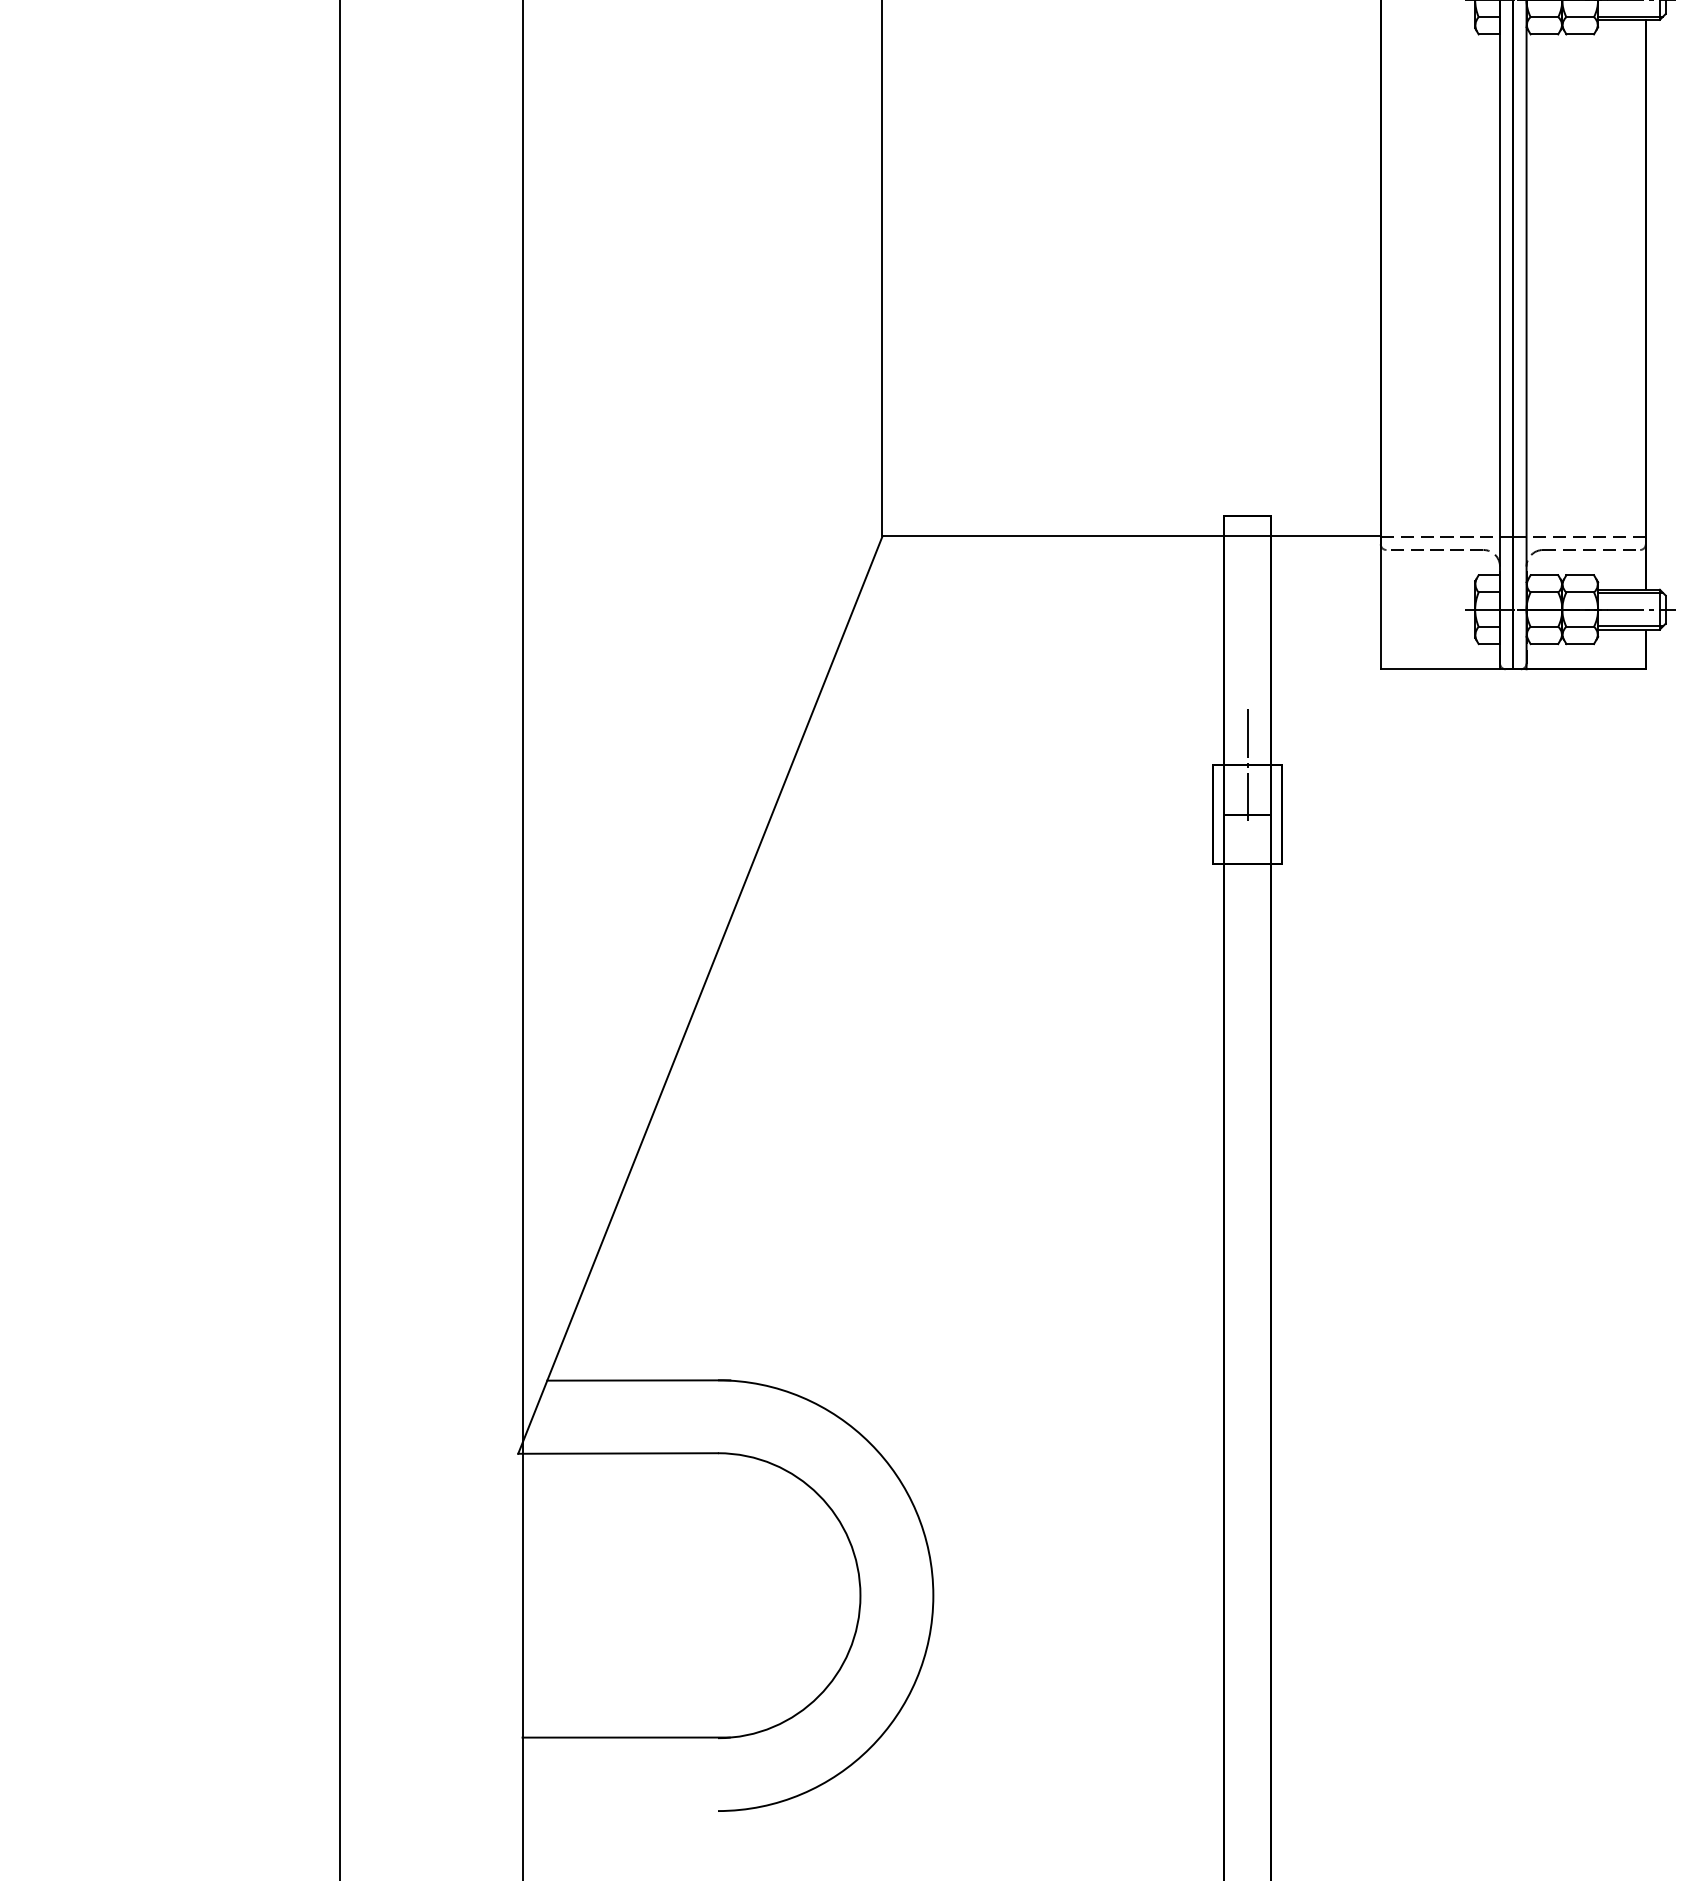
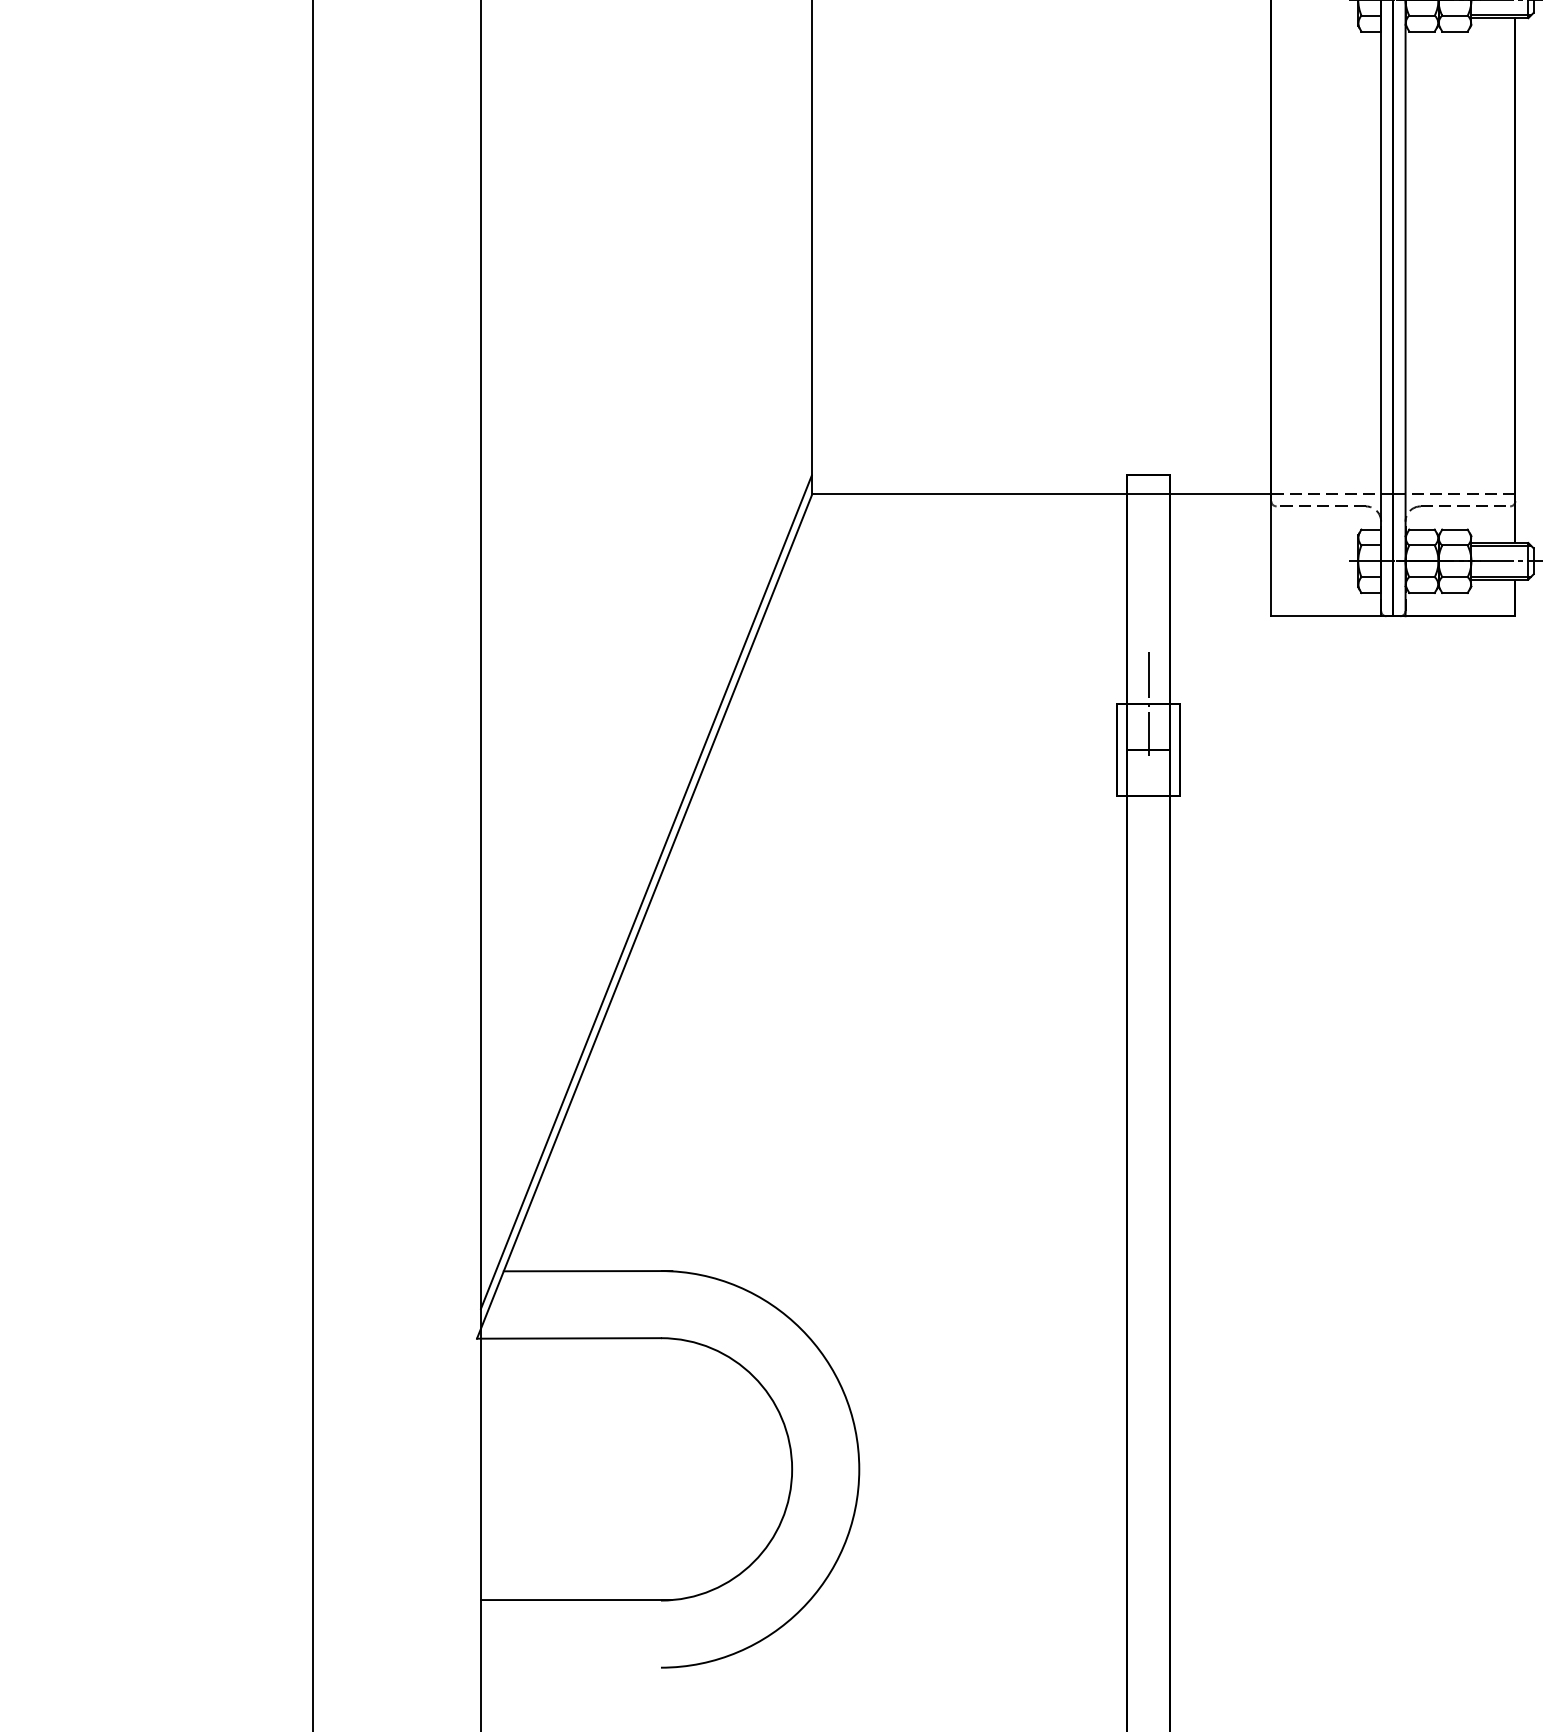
line: (702, 968) -> (646, 891), added

